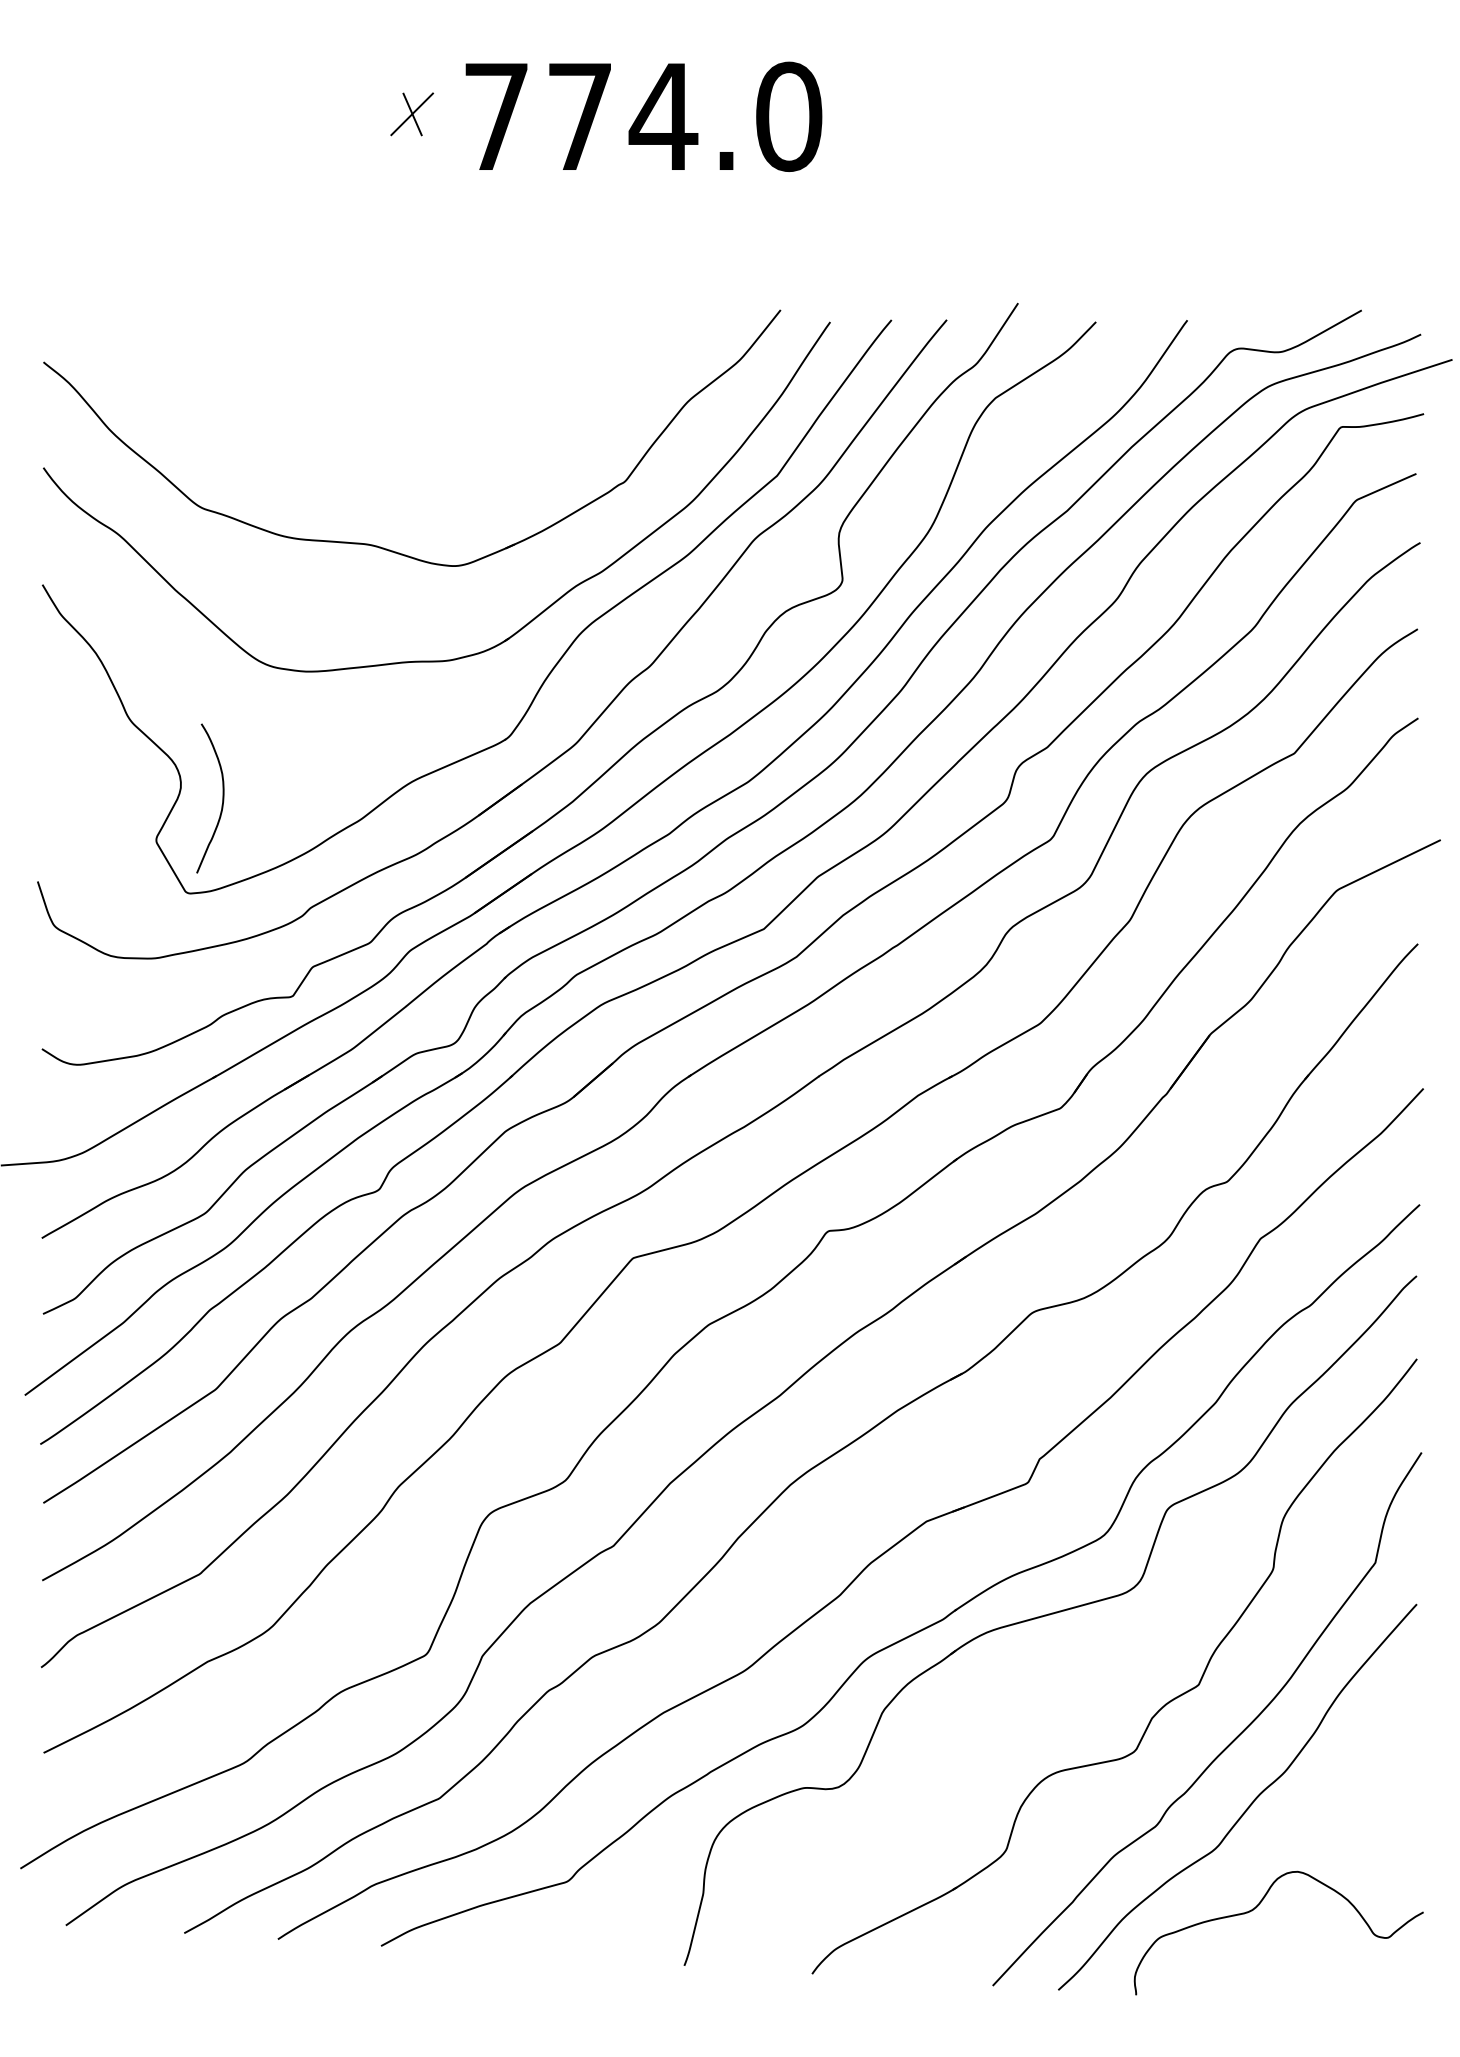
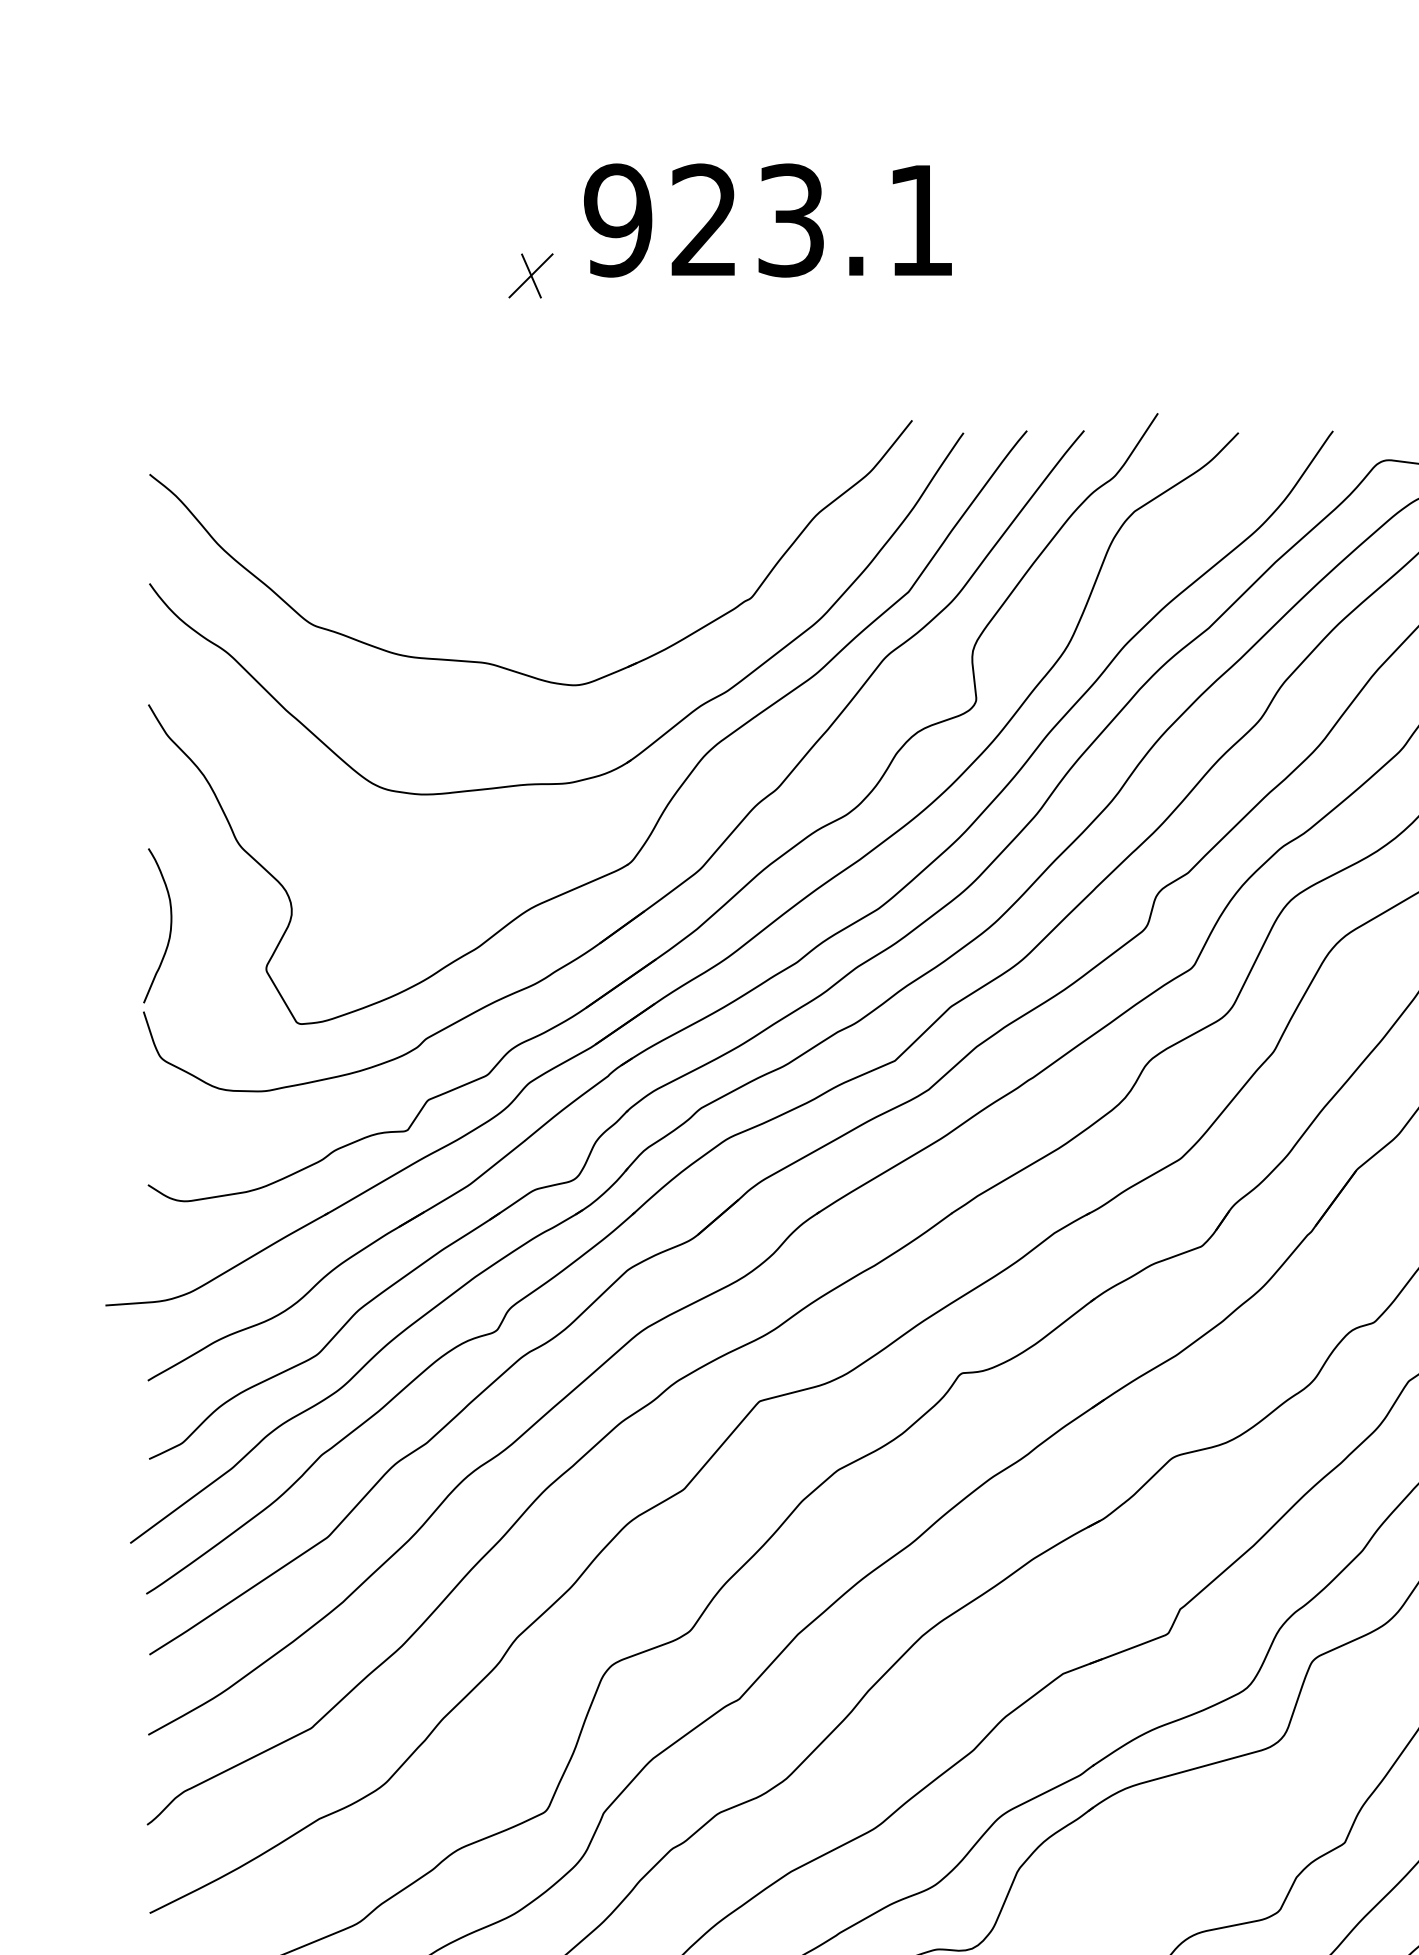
part: (411, 114) -> (530, 276), moved
text: (642, 116) -> (769, 220), 774.0 -> 923.1
curve: (222, 798) -> (170, 925), moved

